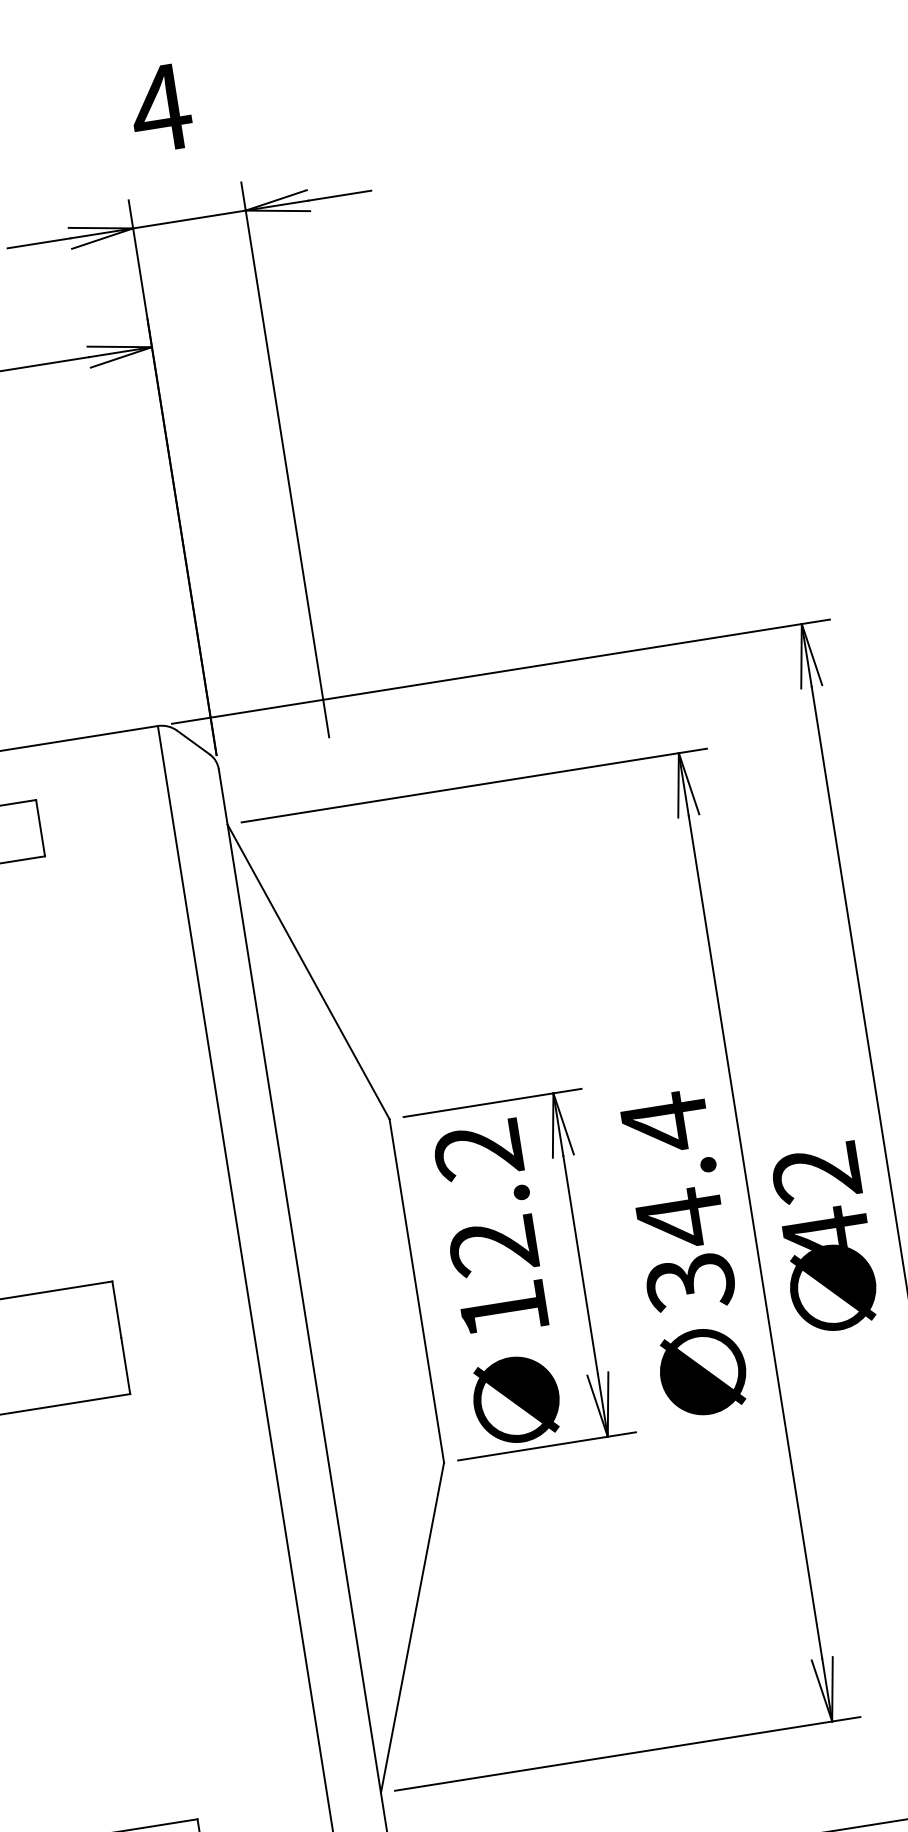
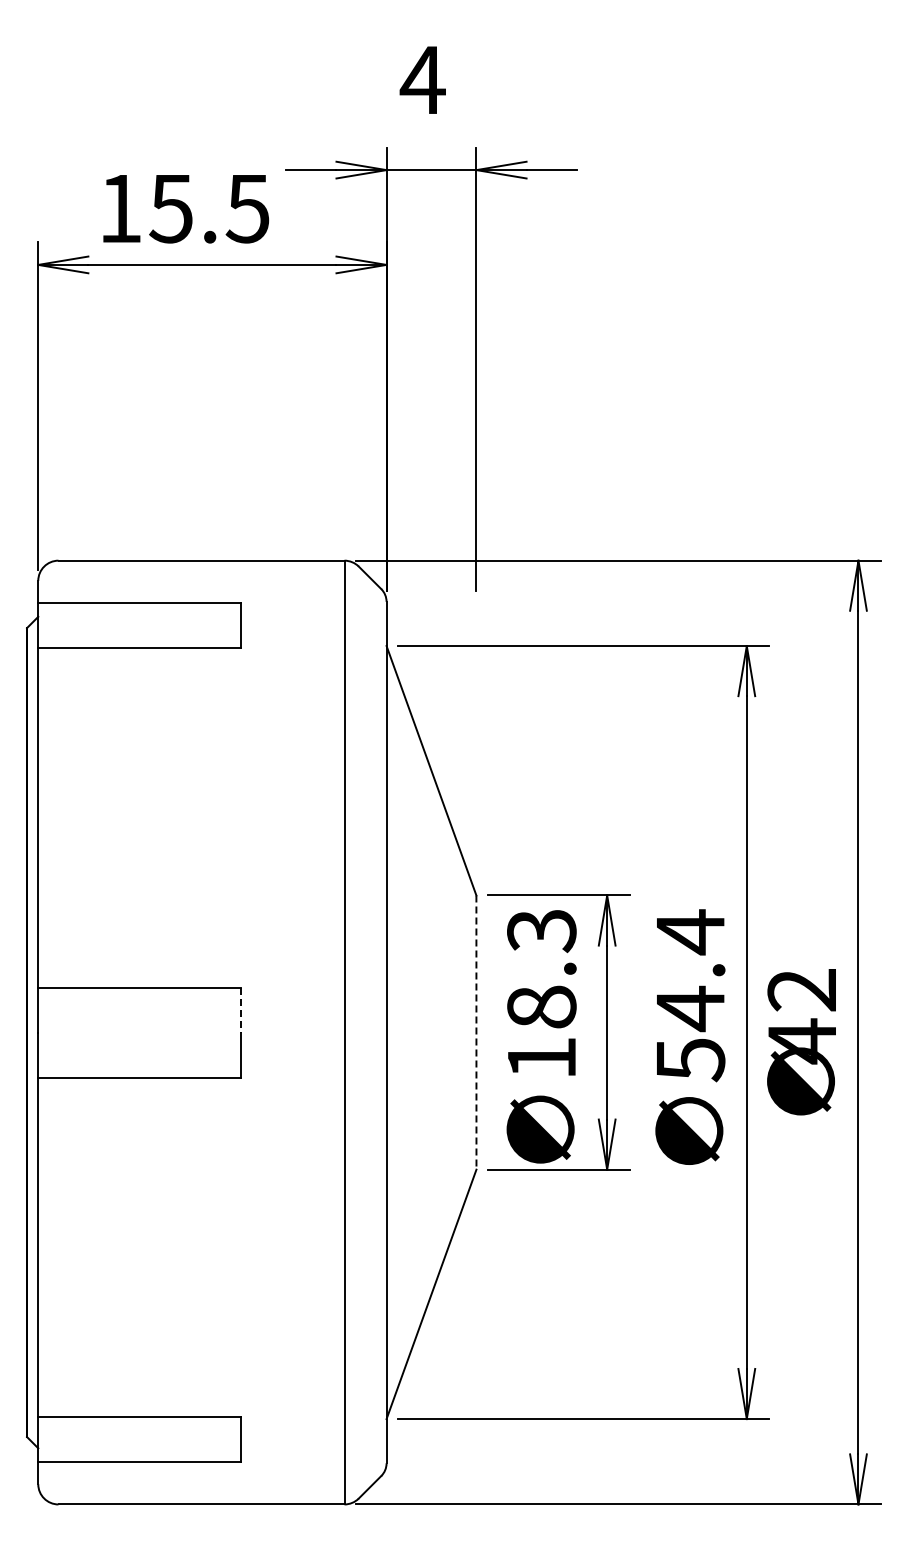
text: (485, 1197) -> (541, 968), 12.2 -> 18.3
text: (690, 1283) -> (690, 1060), 34.4 -> 54.4
line: (417, 1292) -> (476, 1033), solid -> dashed
line: (116, 1310) -> (240, 1010), solid -> dashed

